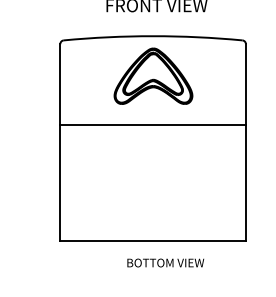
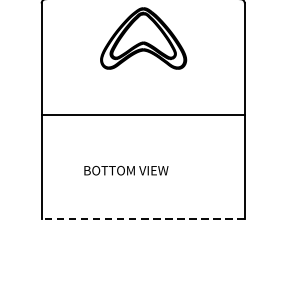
line: (152, 124) -> (142, 114), moved
line: (153, 241) -> (143, 219), solid -> dashed
text: (165, 262) -> (126, 170), moved

